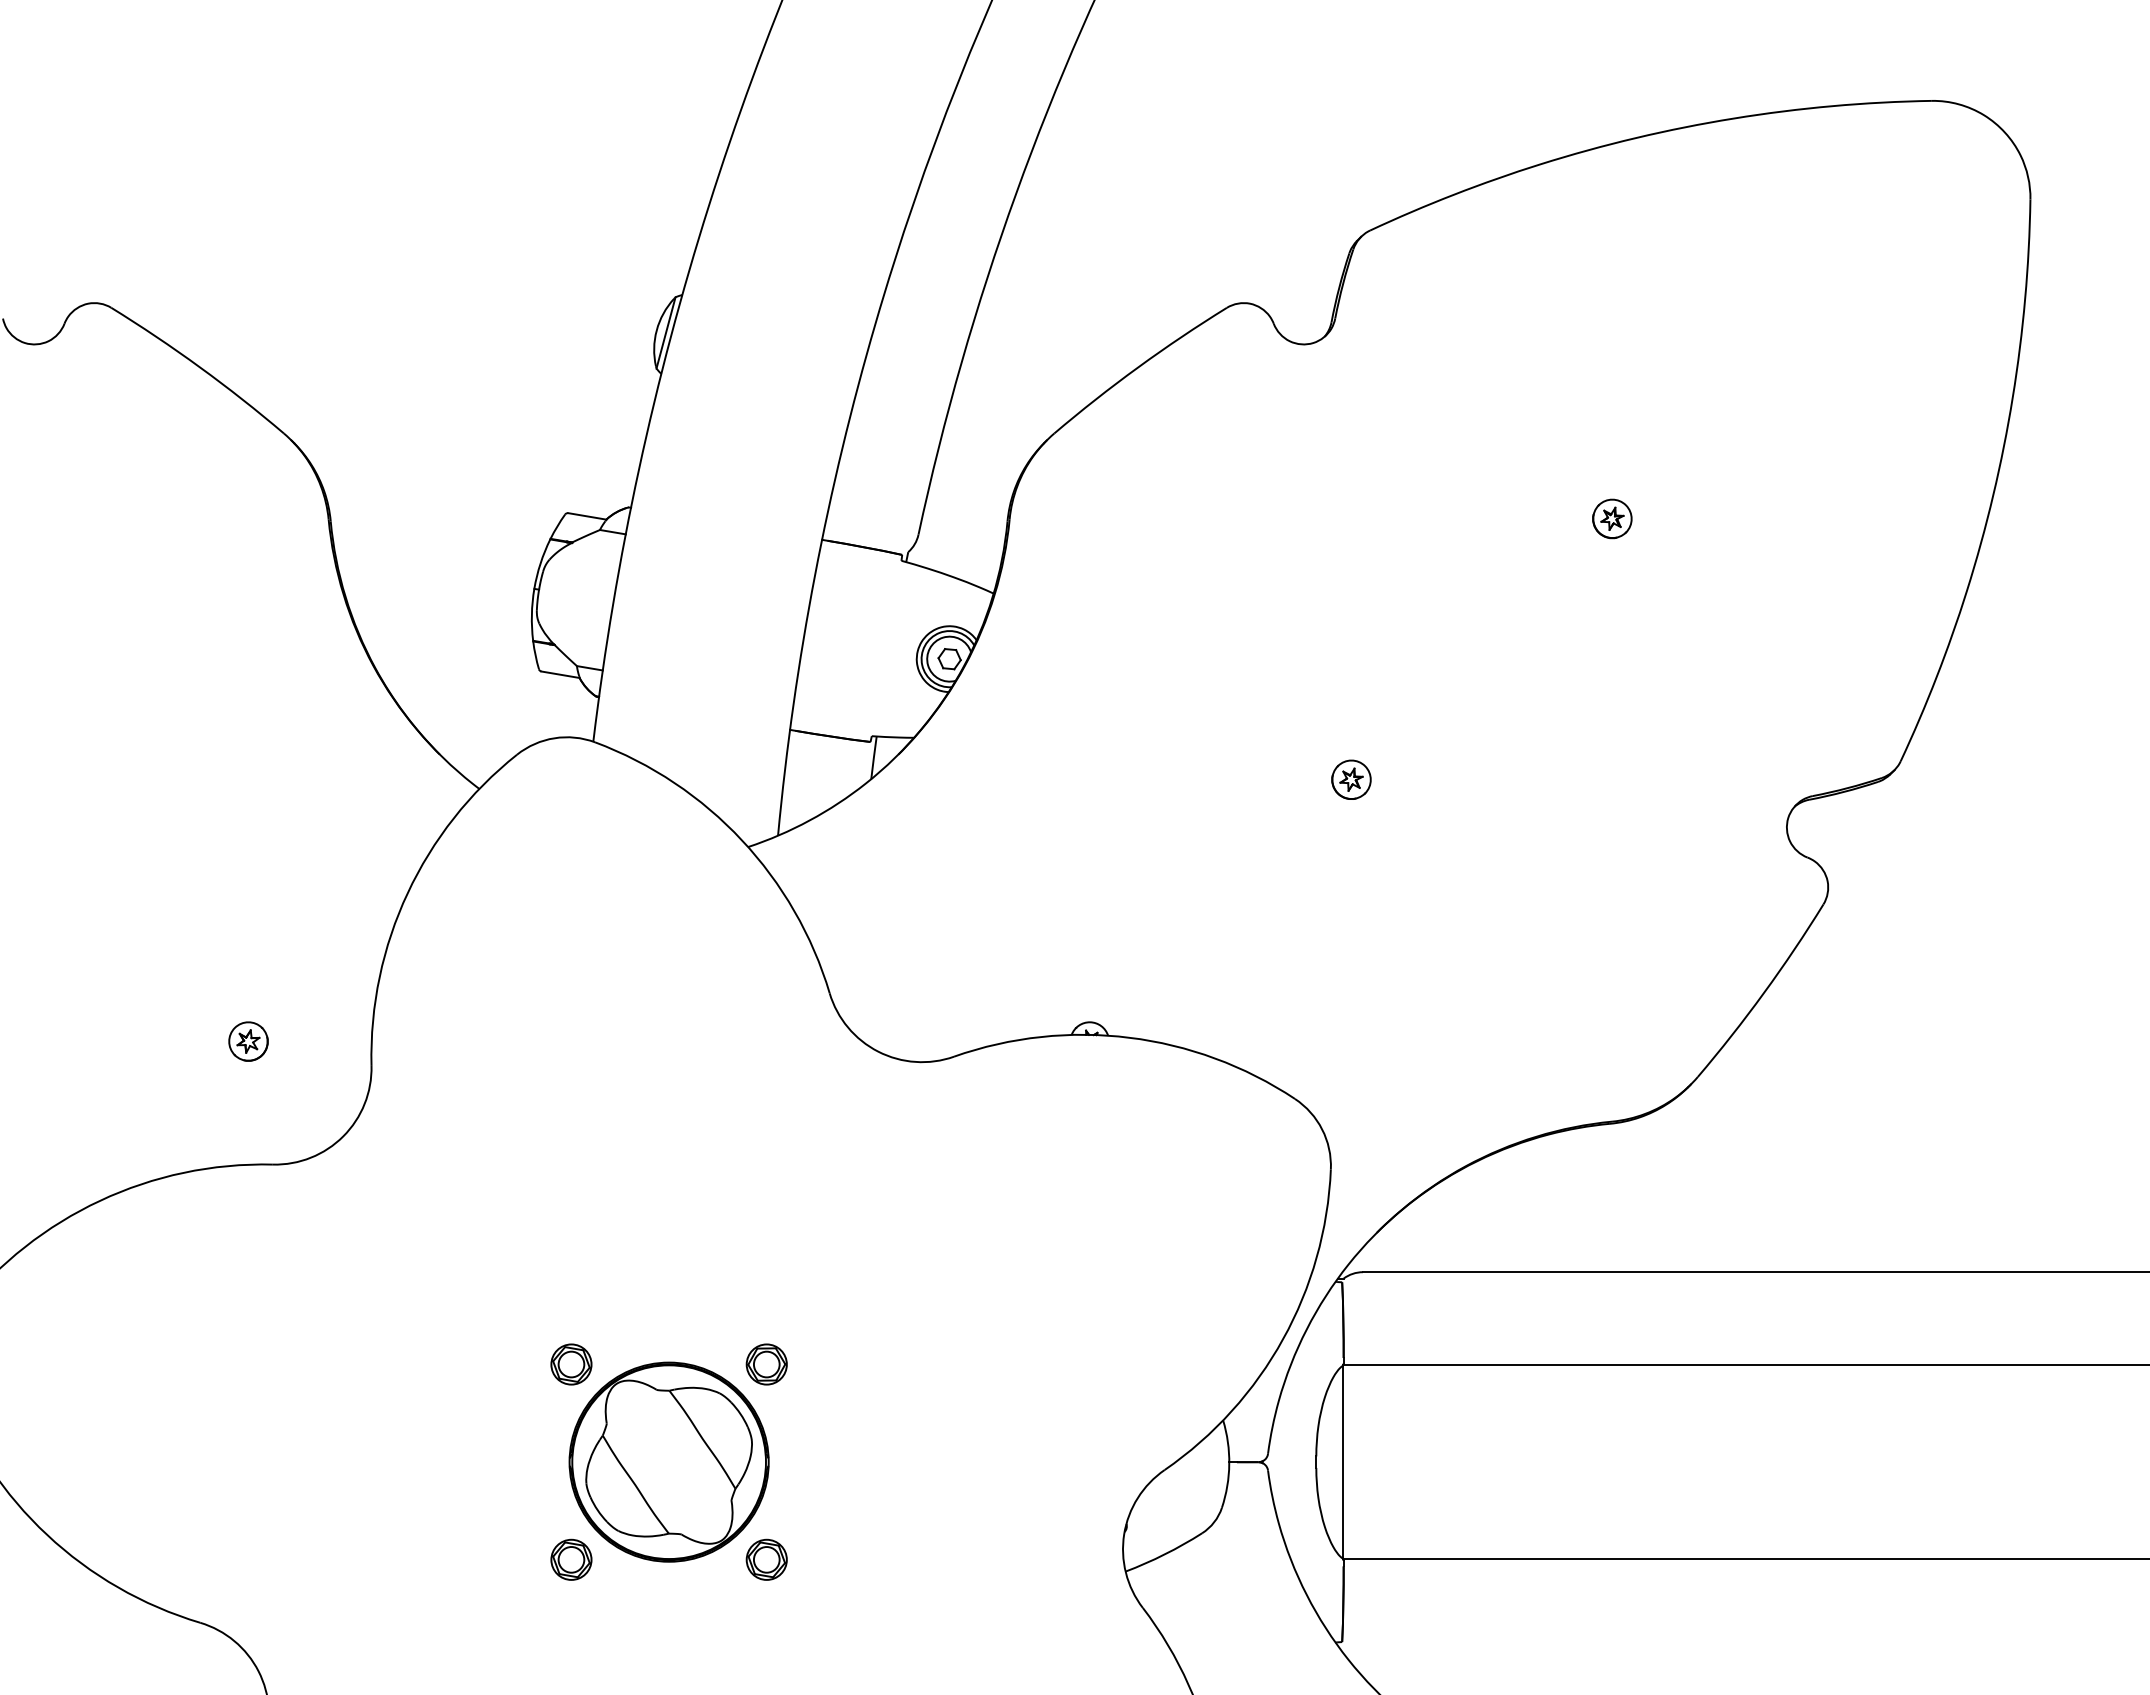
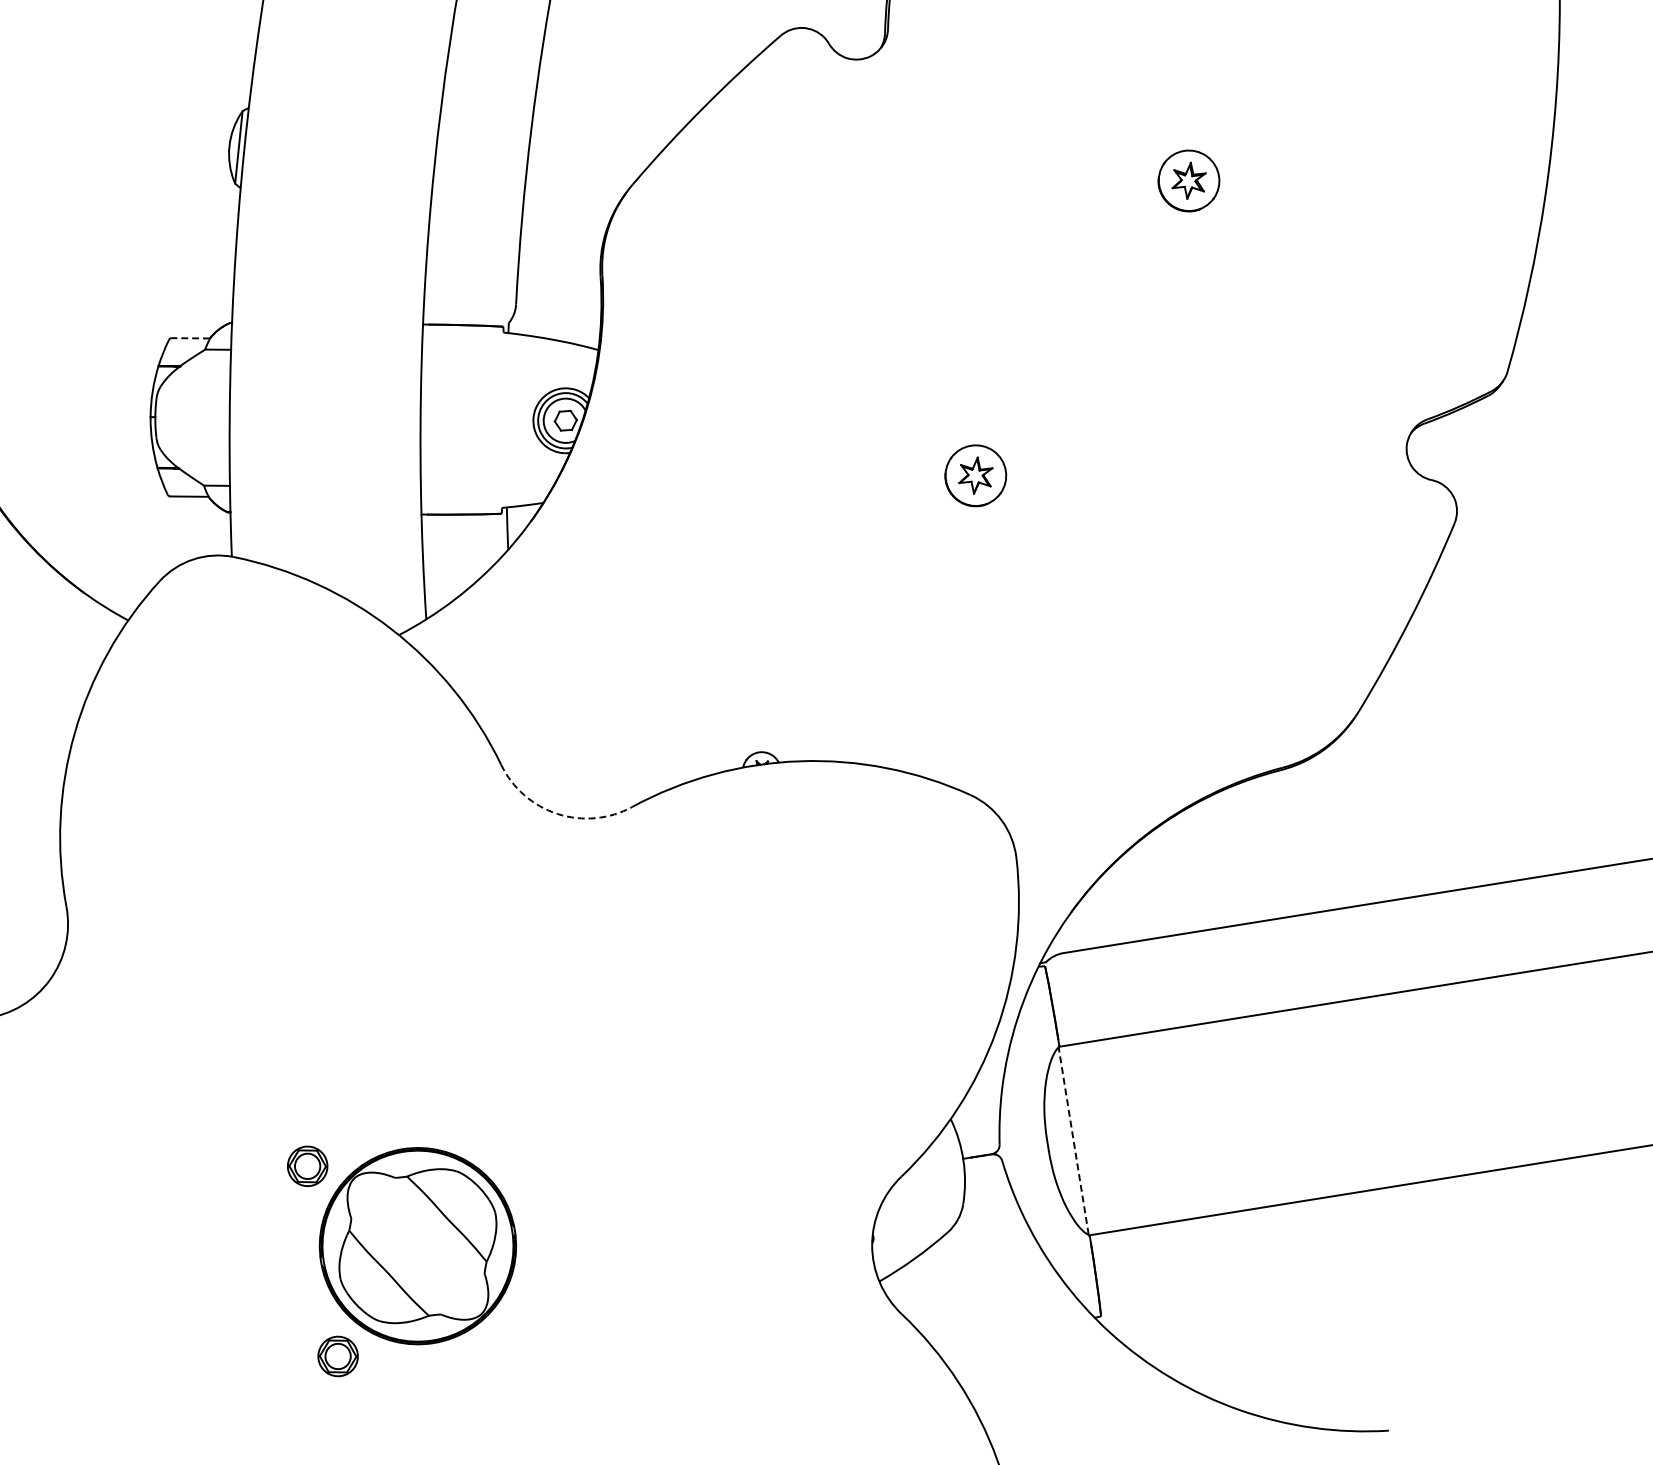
line: (586, 516) -> (190, 338), solid -> dashed
part: (1612, 518) -> (1189, 180), size x1.6
part: (1351, 779) -> (975, 475), size x1.6
arc: (878, 1051) -> (557, 813), solid -> dashed
part: (766, 1364) -> (497, 1135), removed
line: (1342, 1462) -> (1073, 1141), solid -> dashed
part: (766, 1559) -> (527, 1325), removed

